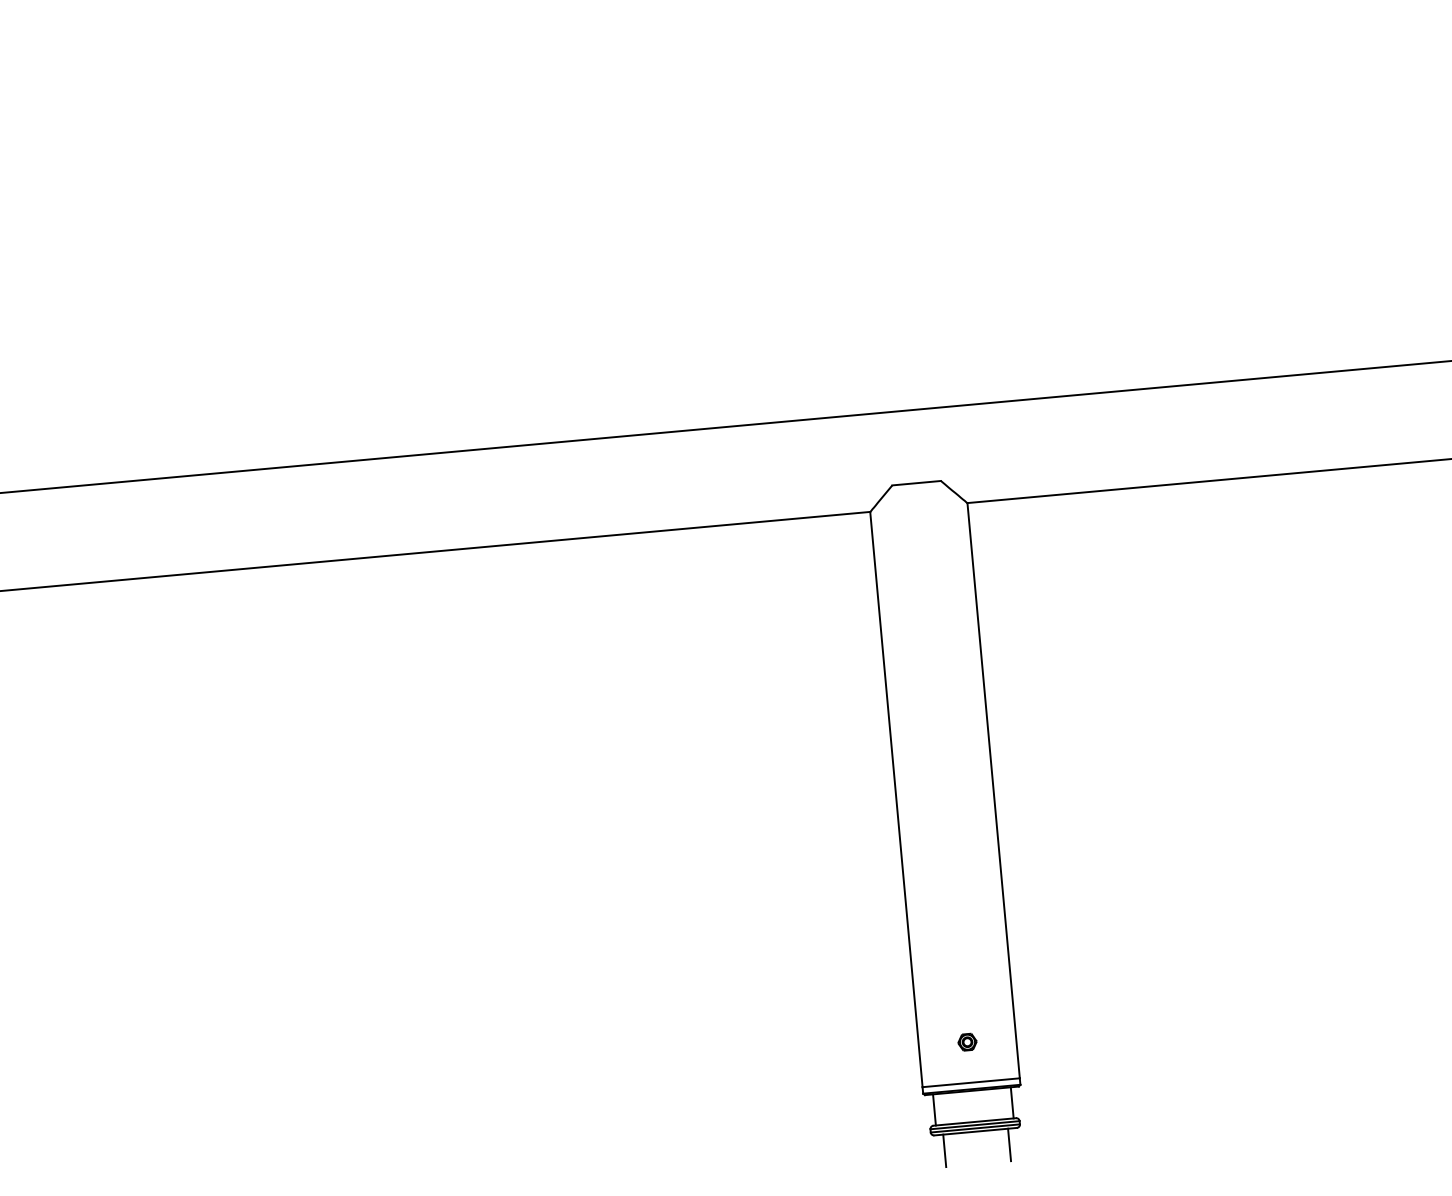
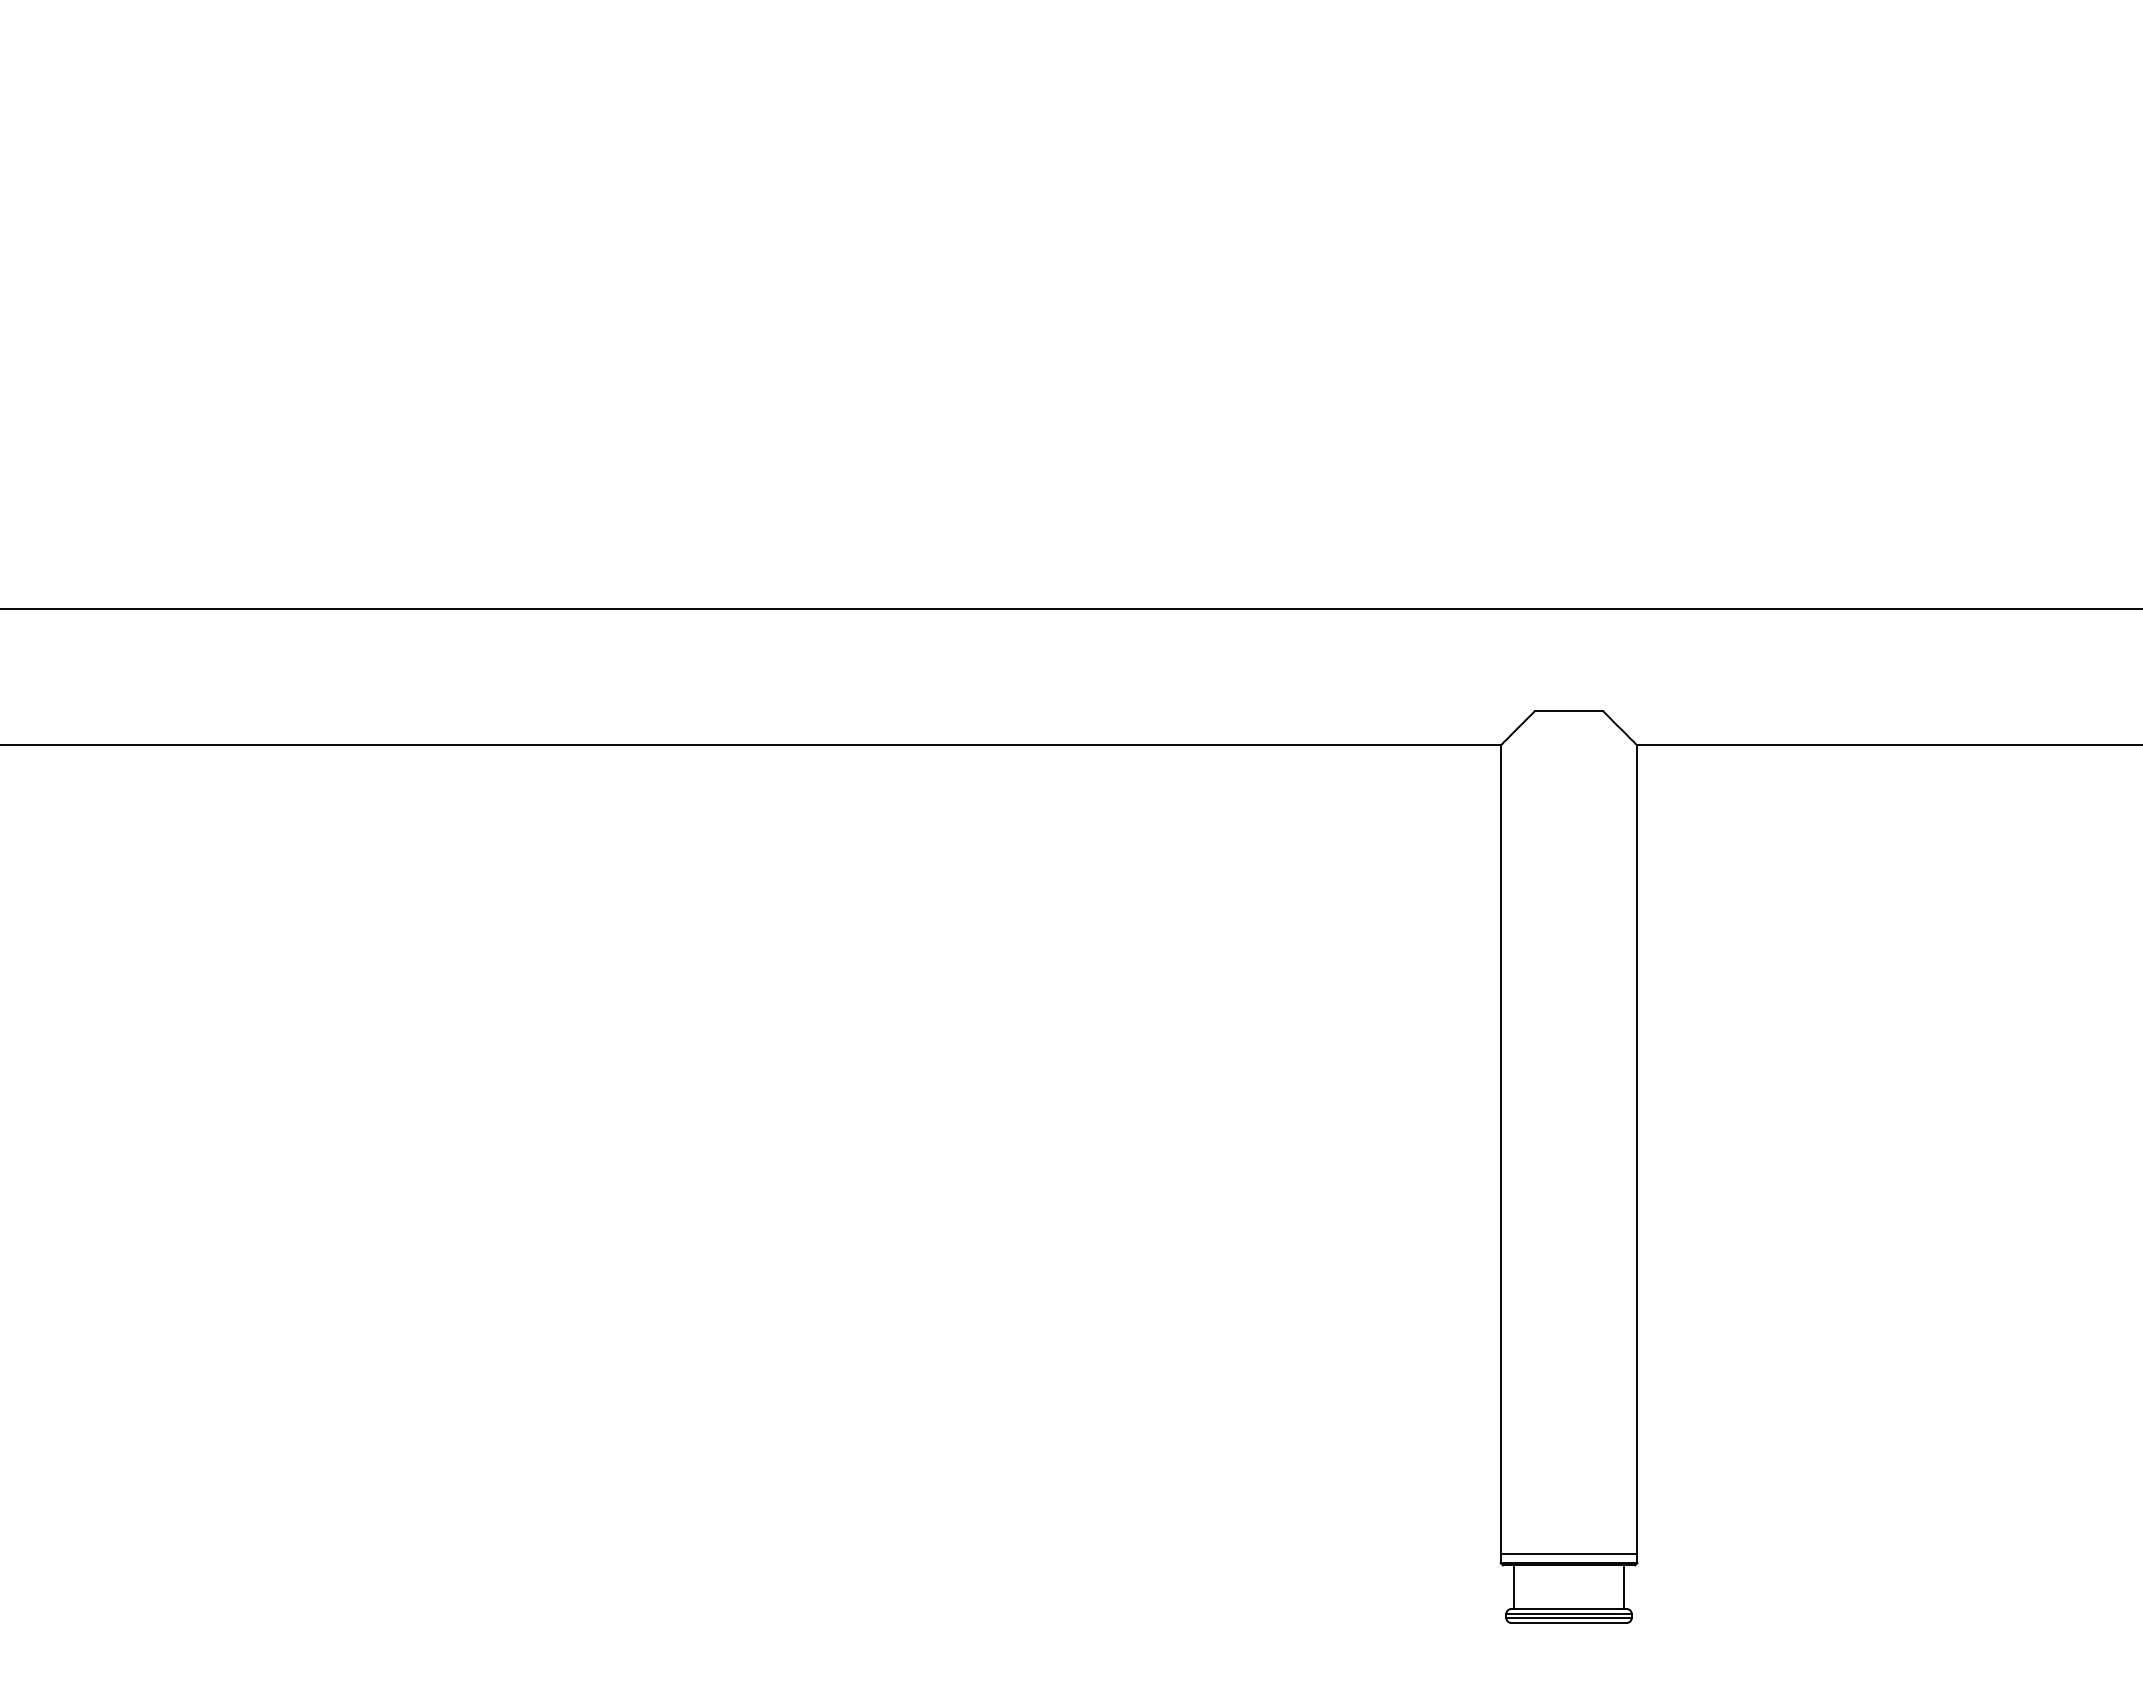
part: (967, 1041) -> (1568, 1496), removed
line: (1009, 1144) -> (1614, 1645), removed
line: (944, 1150) -> (1523, 1645), removed

